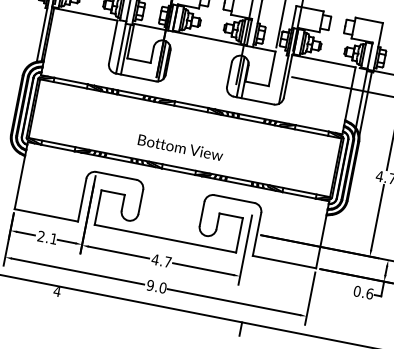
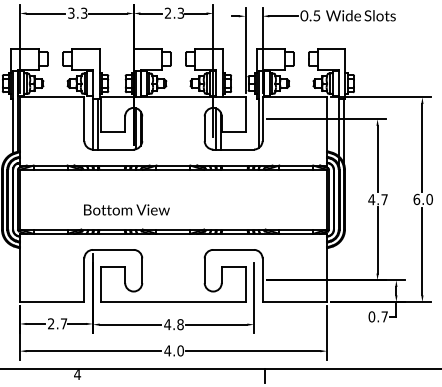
text: (180, 147) -> (126, 209), moved
text: (54, 238) -> (64, 323), 2.1 -> 2.7
text: (168, 262) -> (180, 324), 4.7 -> 4.8
text: (150, 285) -> (167, 350), 9.0 -> 4.0
text: (369, 293) -> (384, 316), 0.6 -> 0.7

